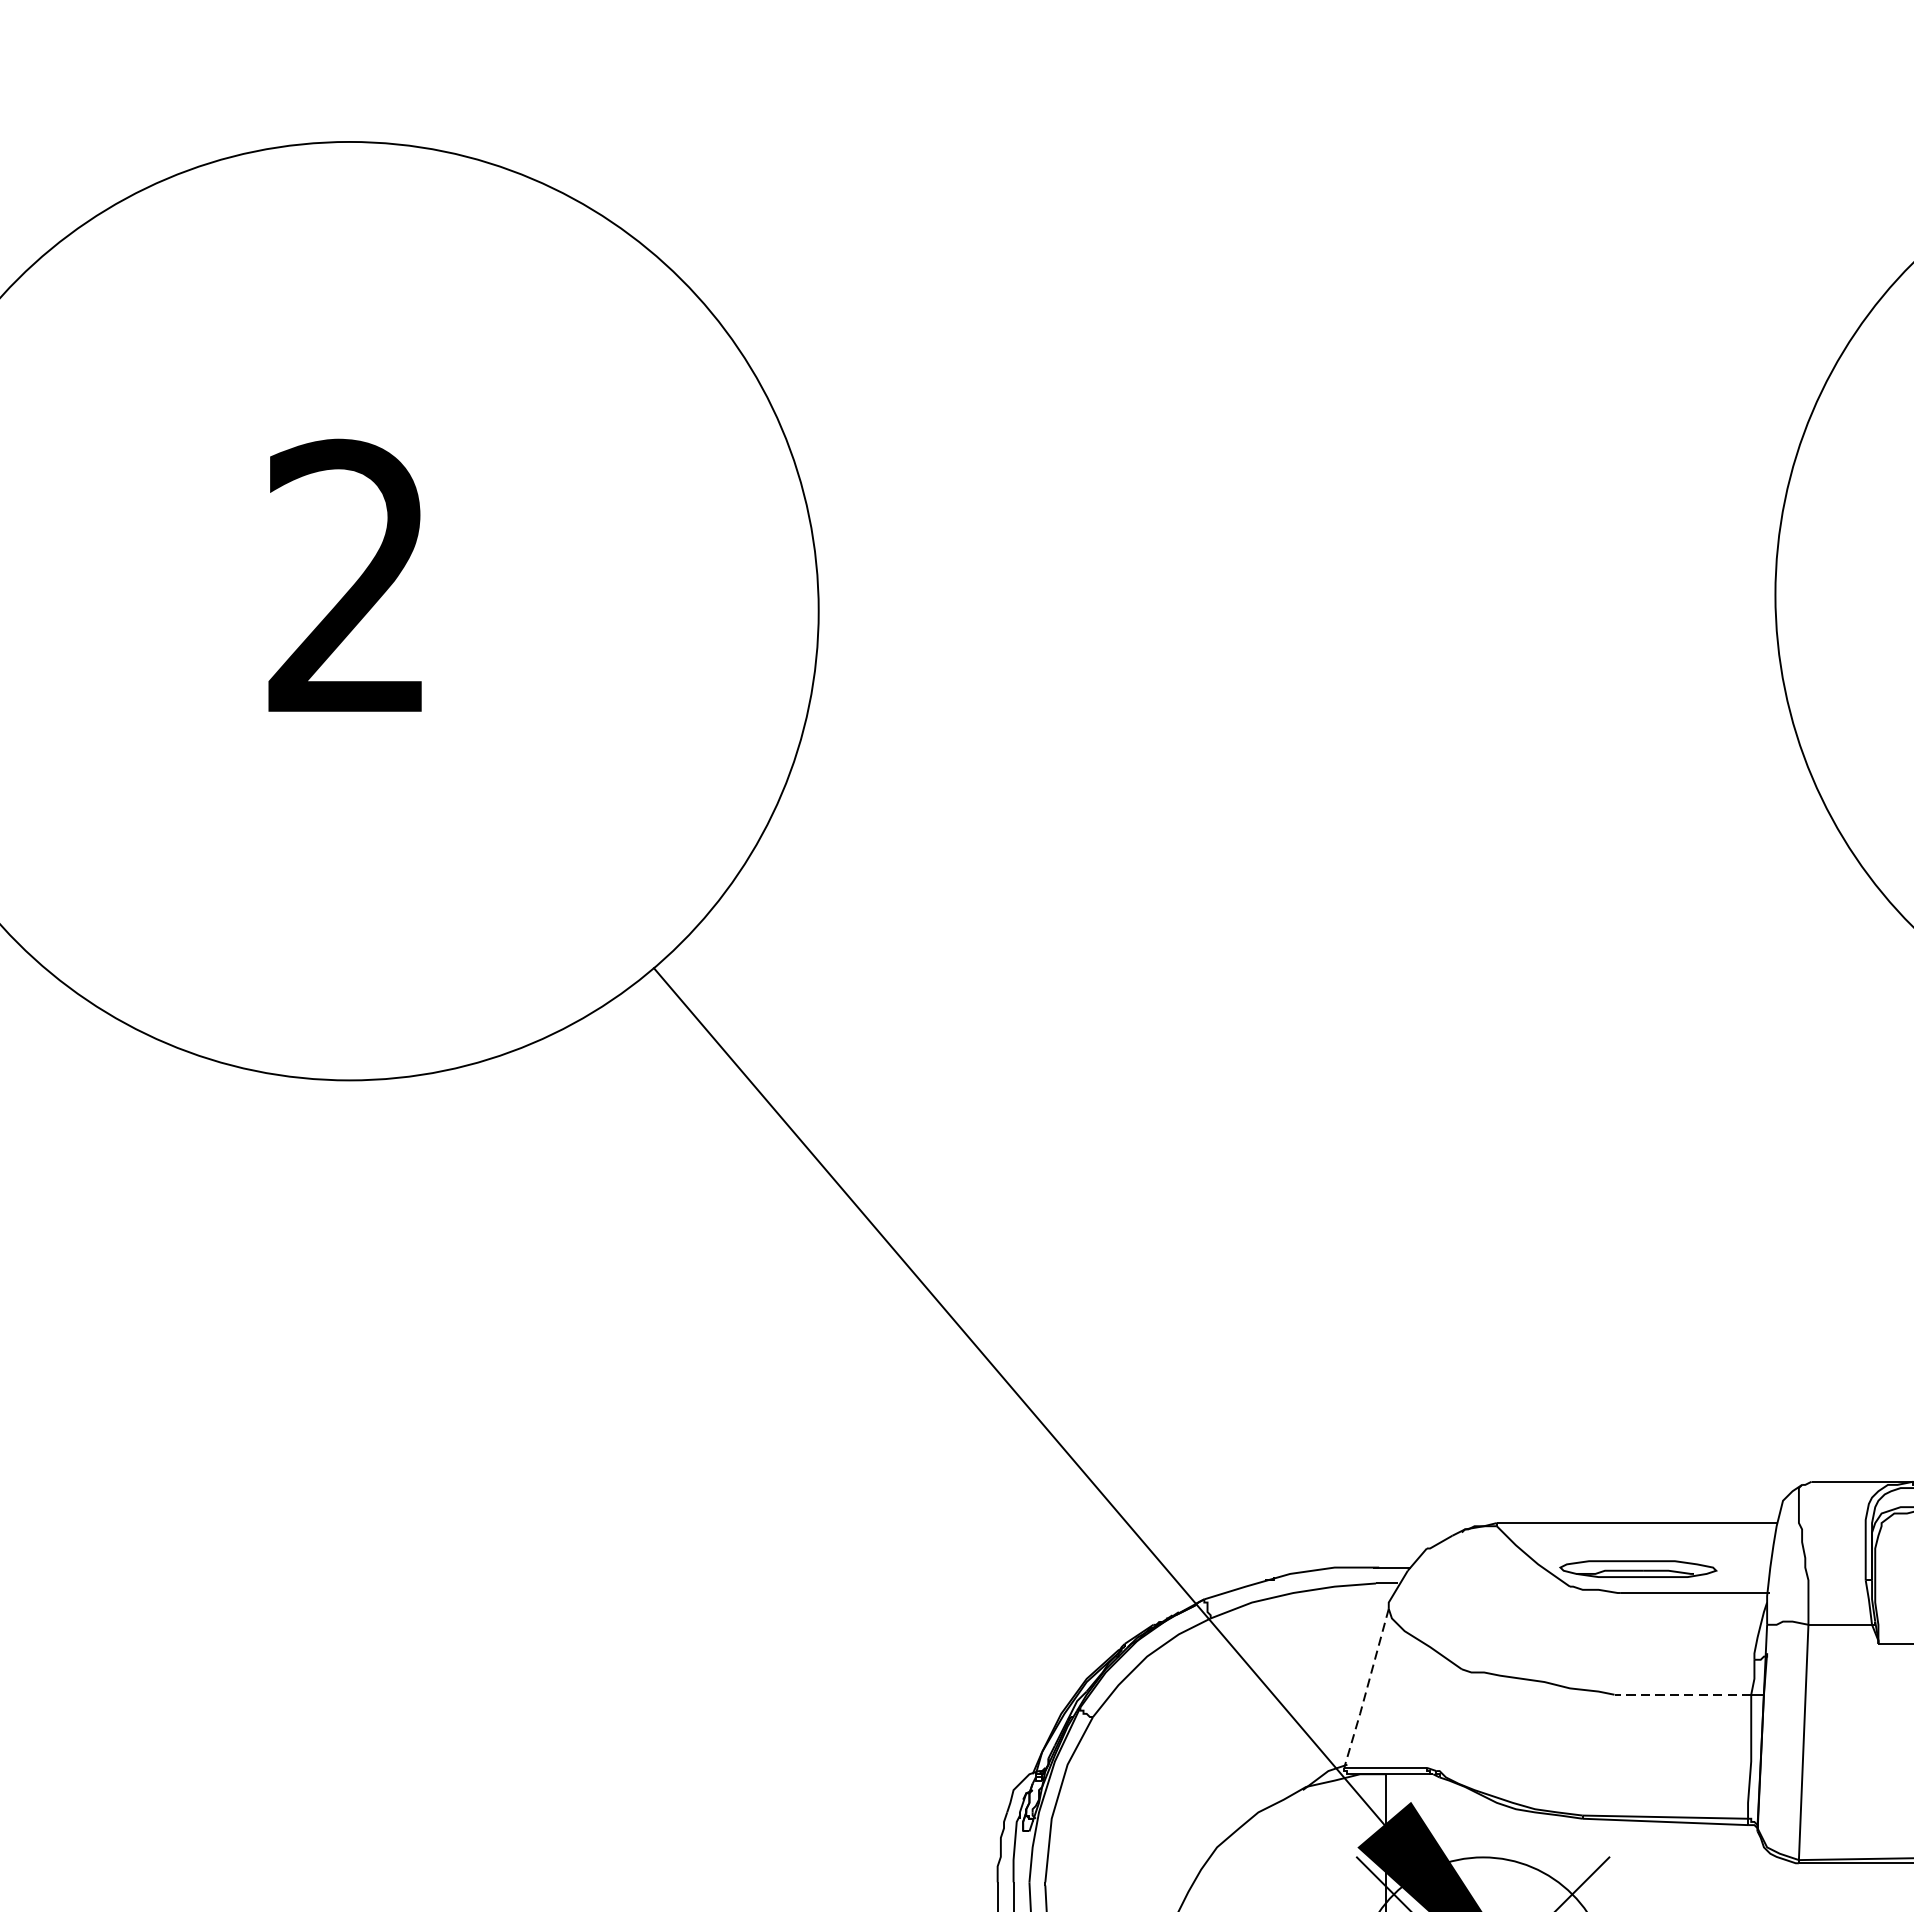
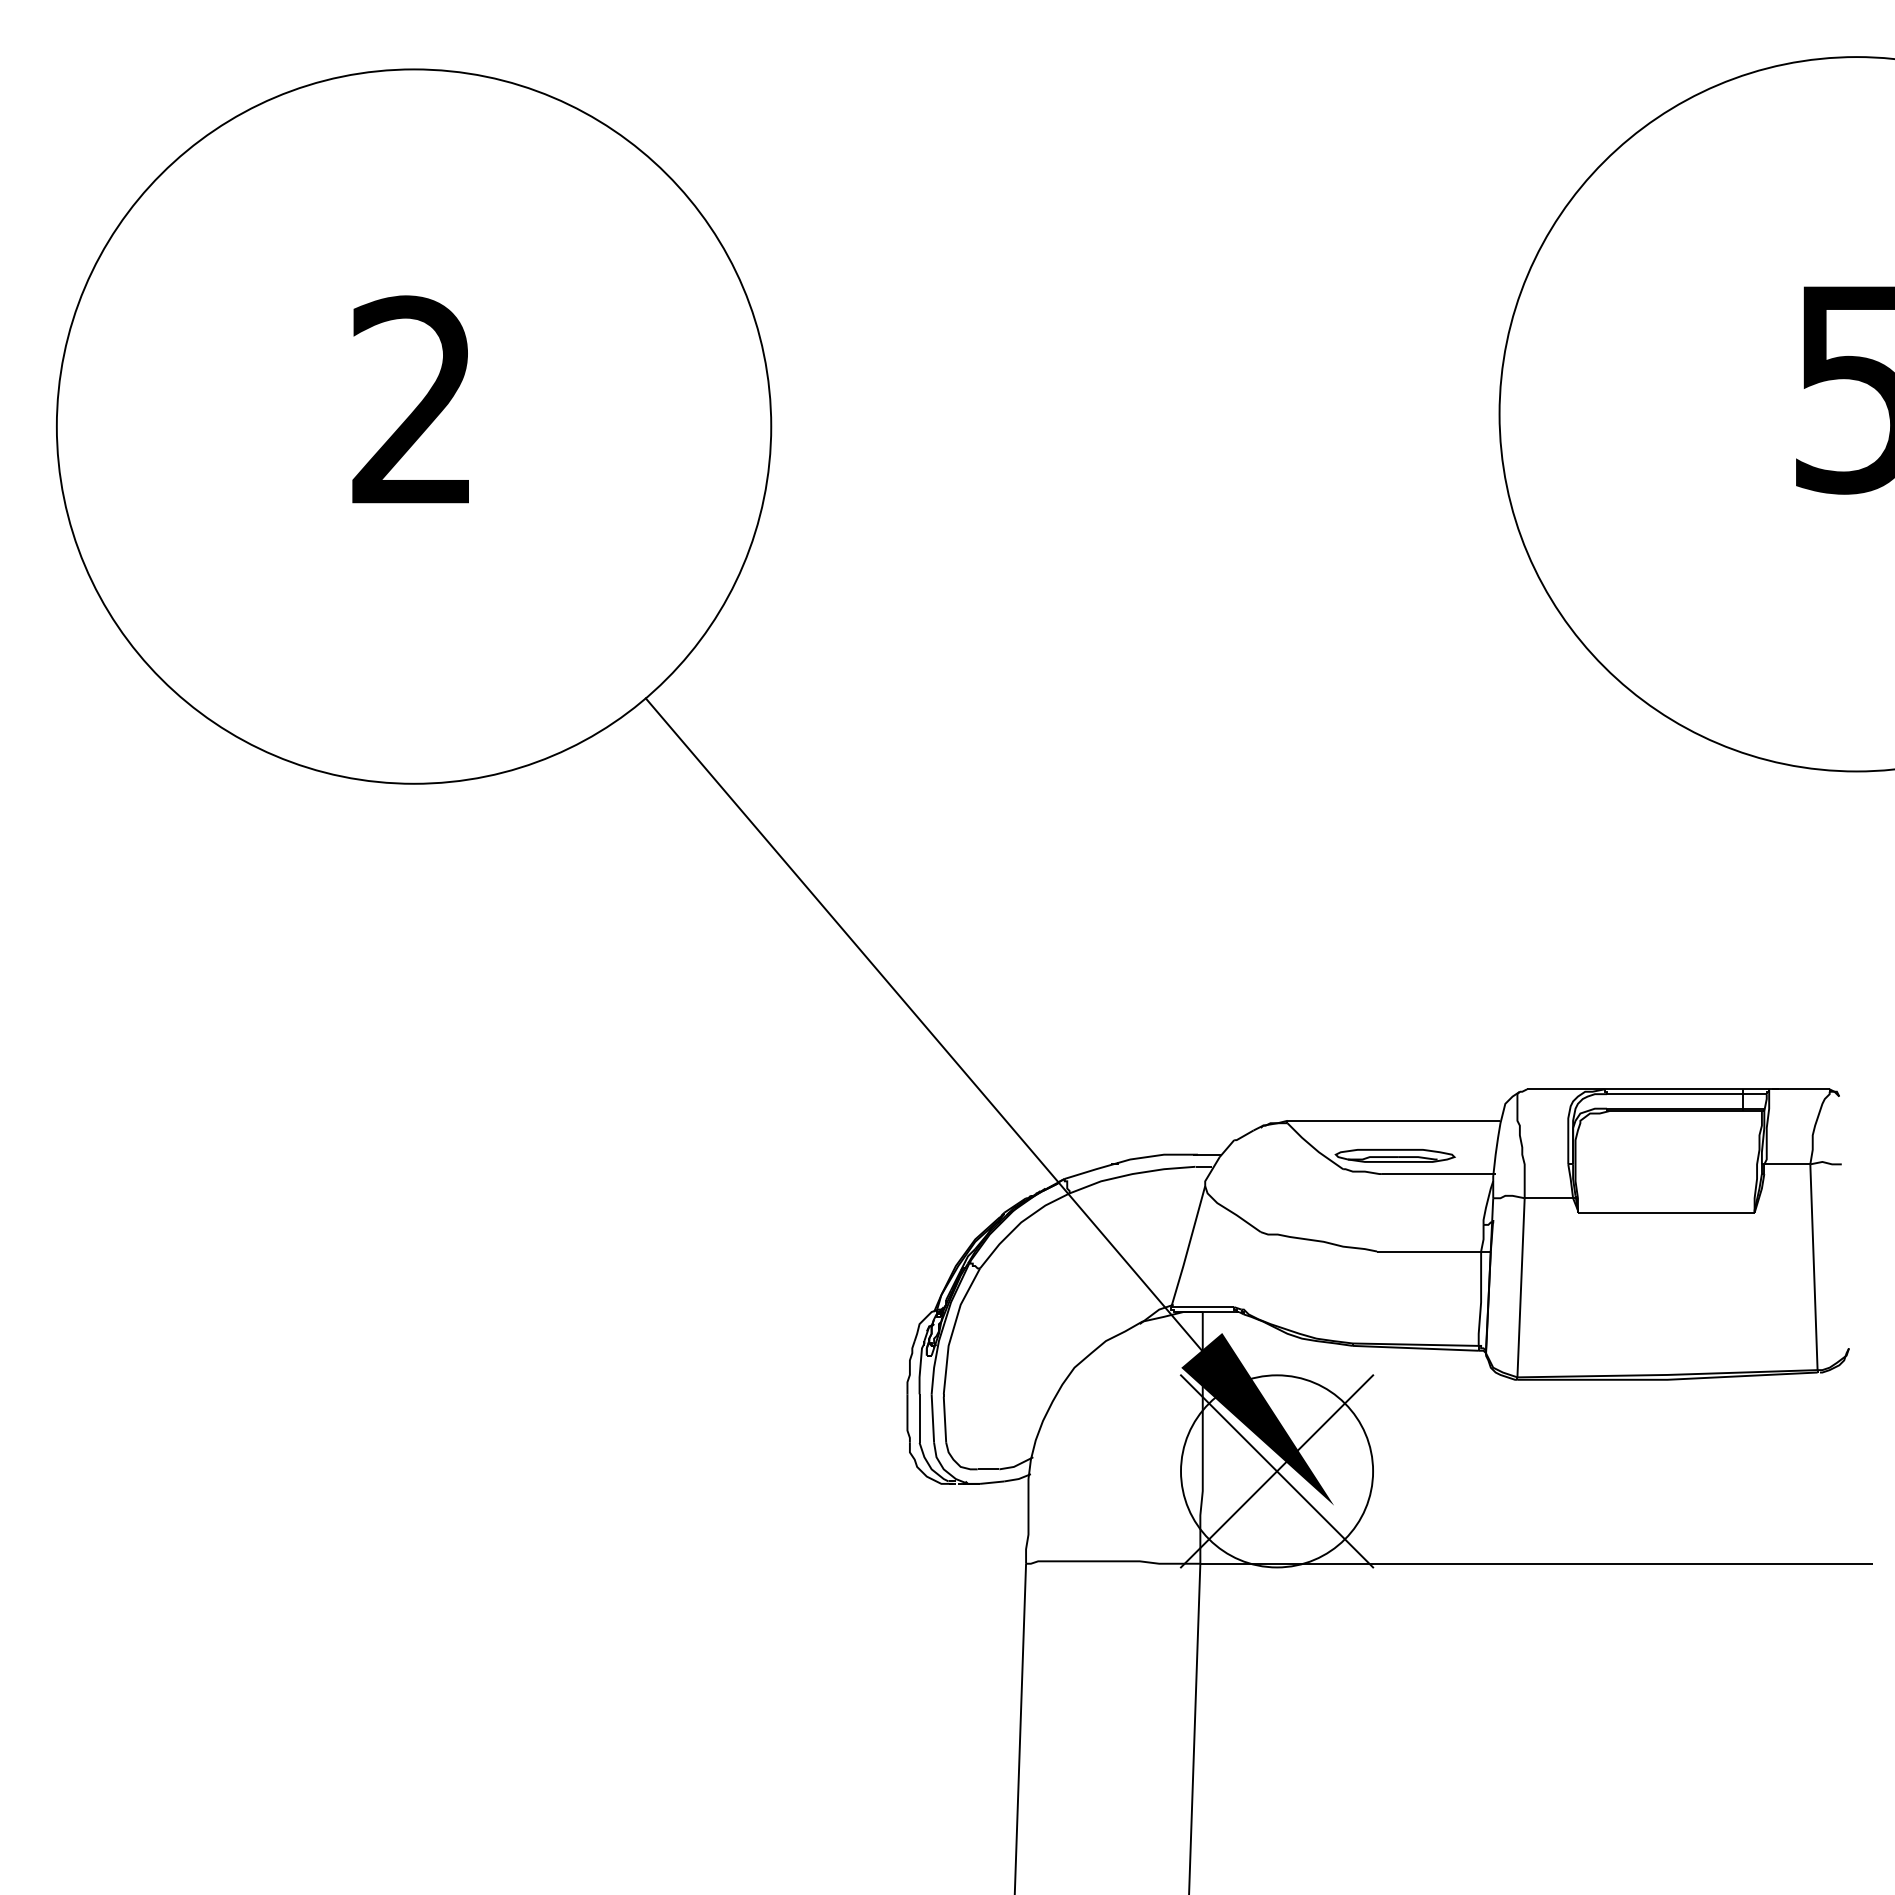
line: (1366, 1689) -> (1188, 1247), dashed -> solid
line: (1682, 1694) -> (1428, 1251), dashed -> solid

